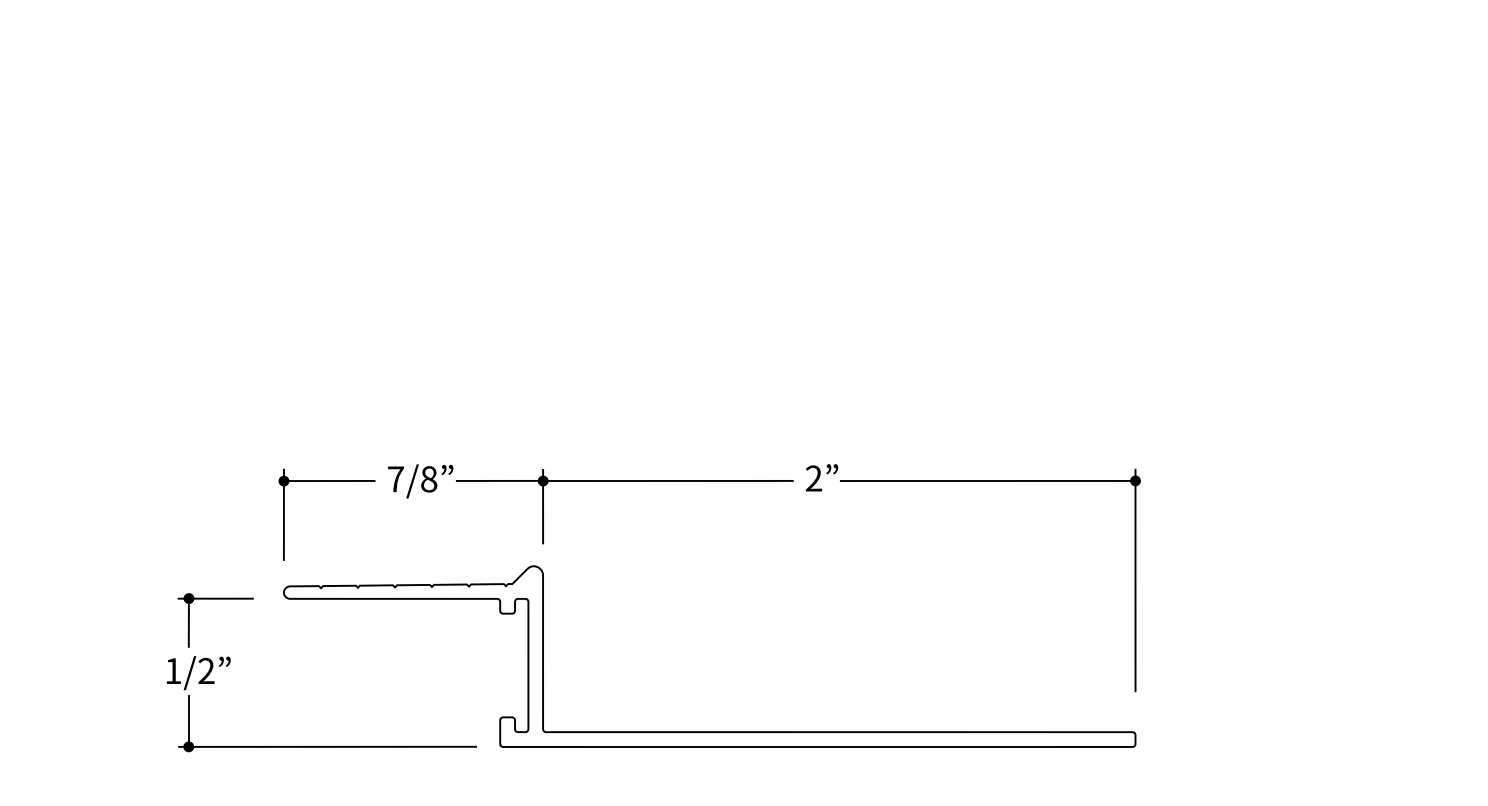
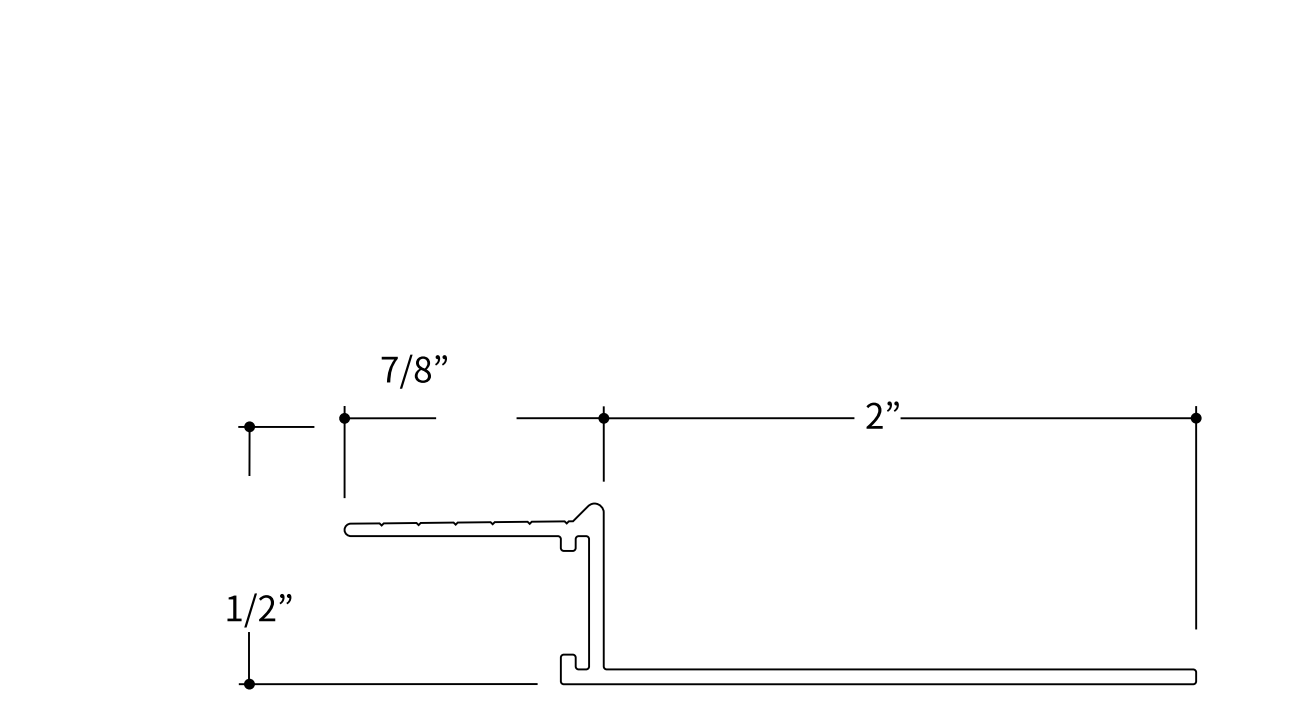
text: (420, 481) -> (414, 371), moved
part: (215, 599) -> (276, 427), moved

